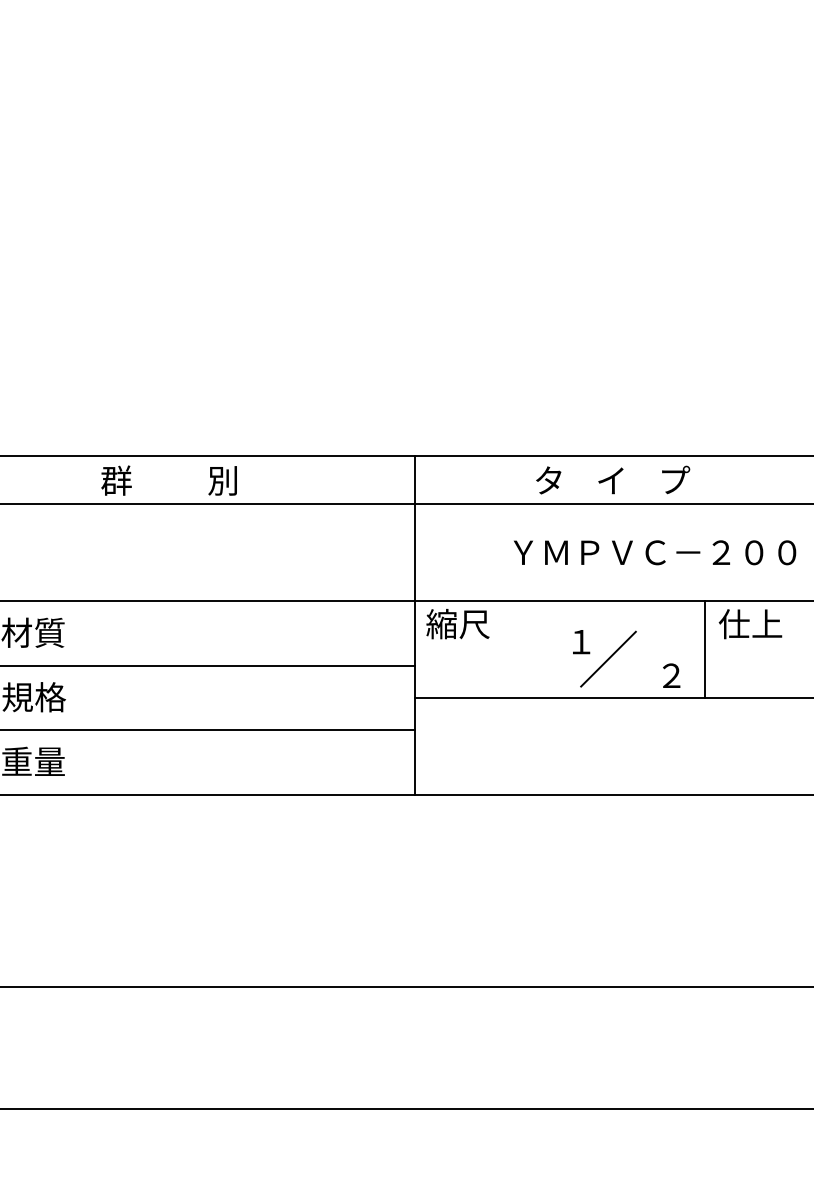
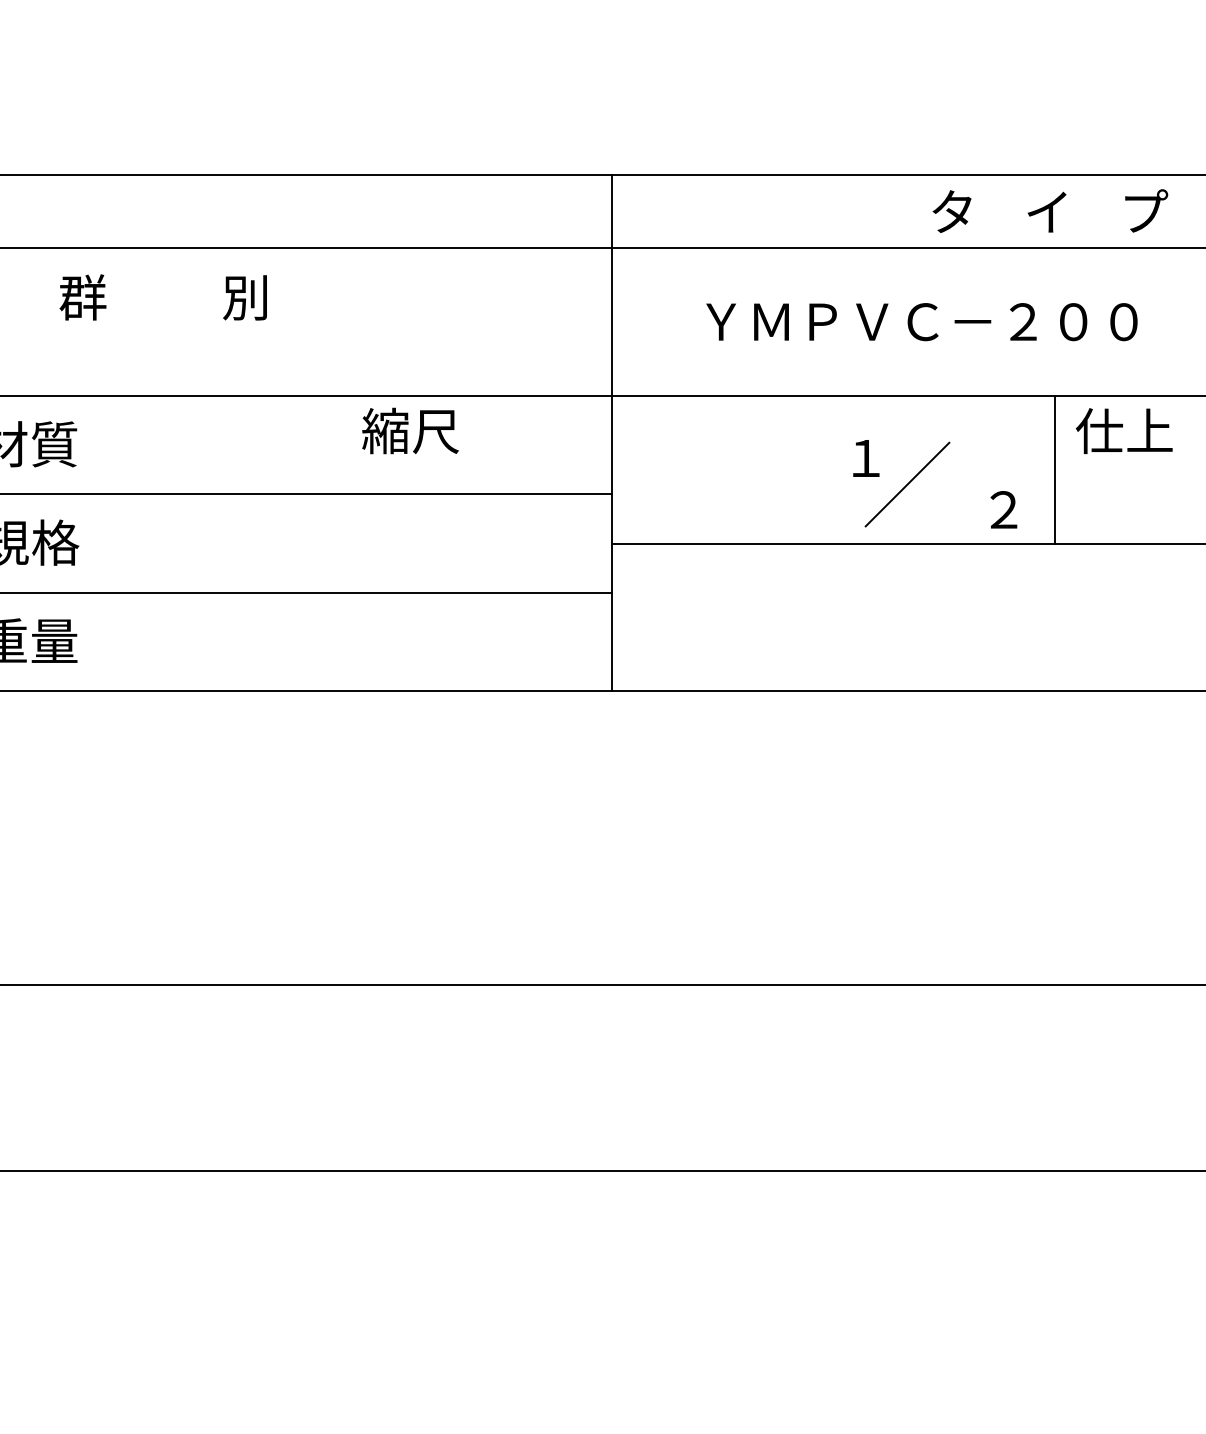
text: (613, 479) -> (1051, 210), moved
text: (168, 480) -> (162, 297), moved
text: (655, 552) -> (922, 321), moved
text: (457, 624) -> (409, 431), moved

